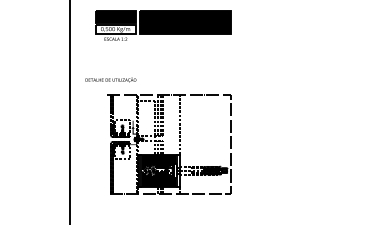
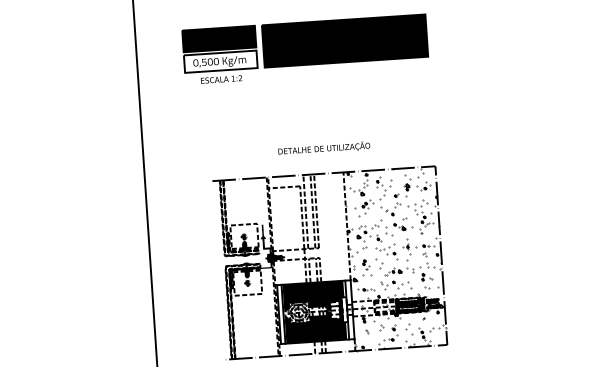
text: (110, 79) -> (323, 147), moved
hatch: (204, 143) -> (394, 257), added

